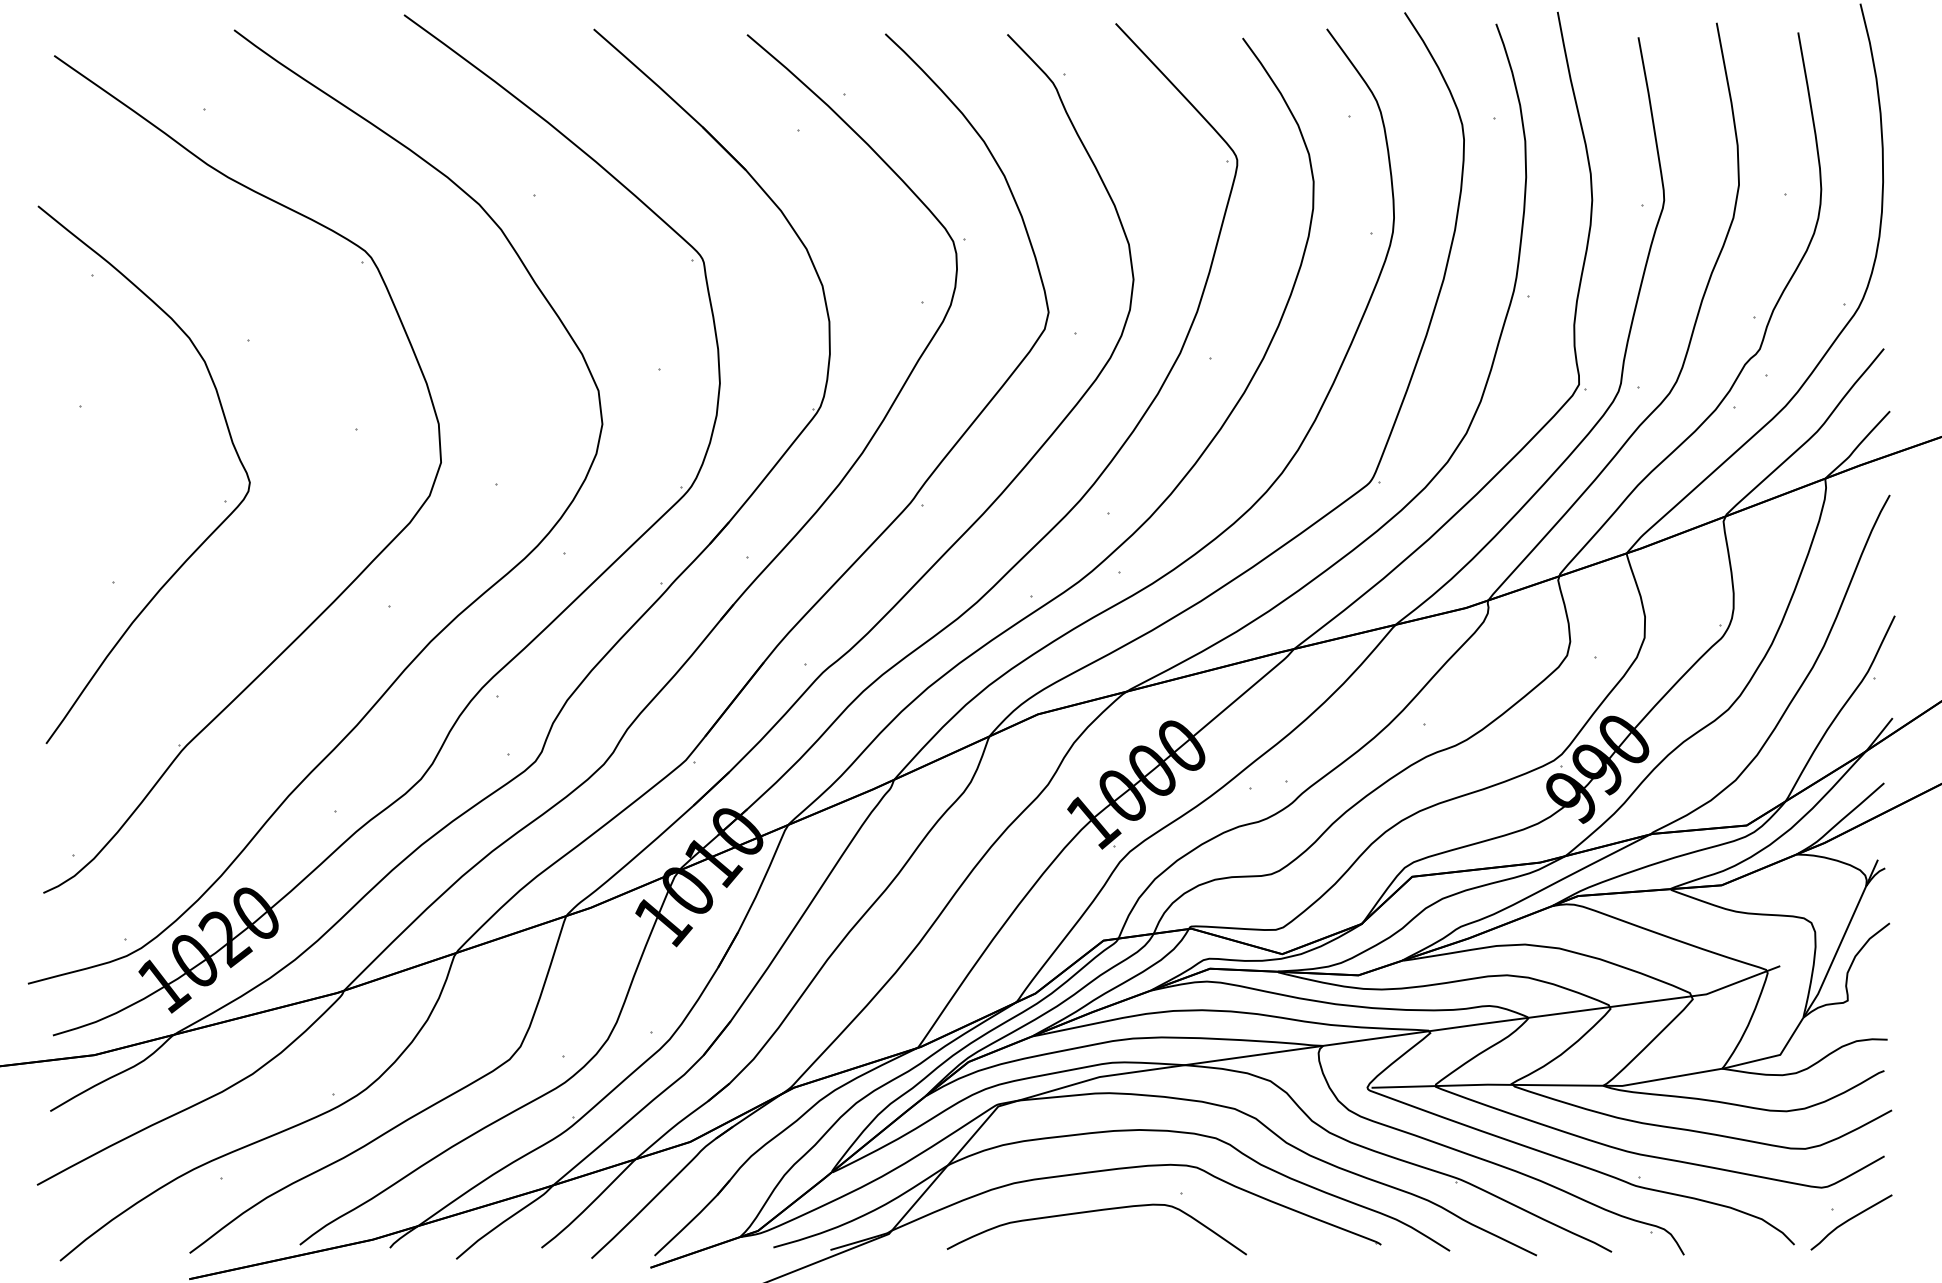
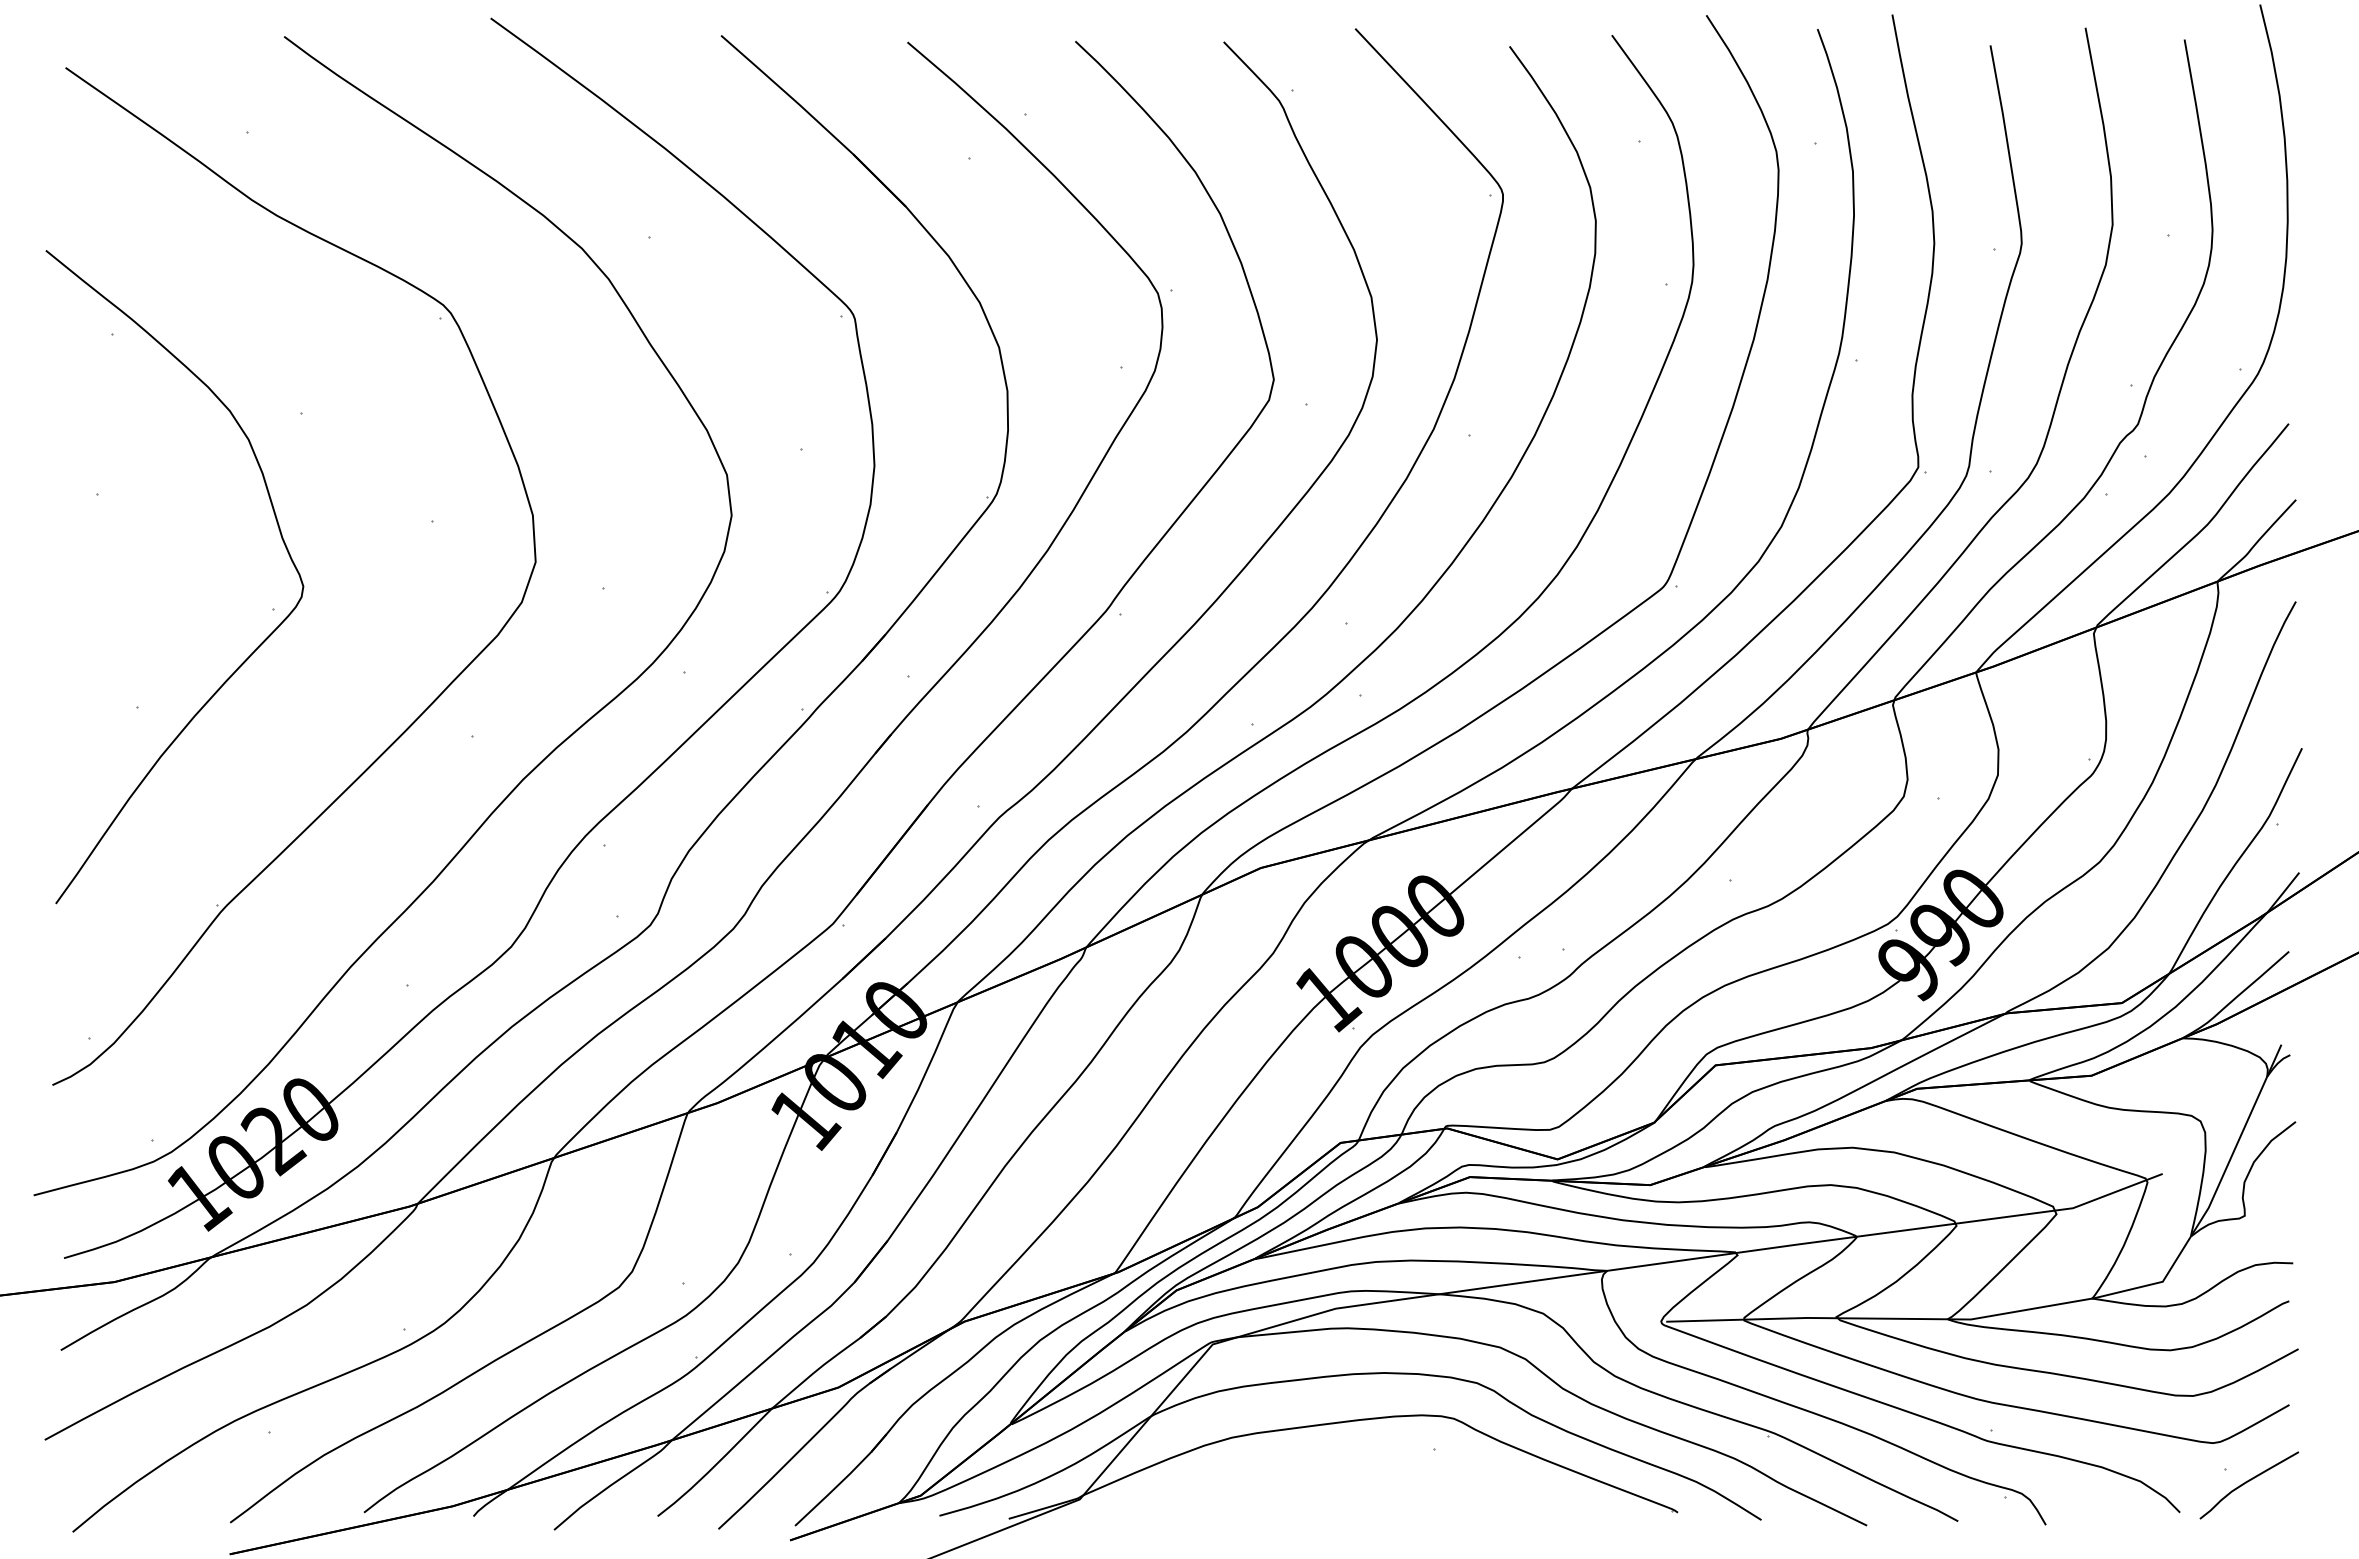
curve: (1092, 1212) -> (1327, 1473), removed

